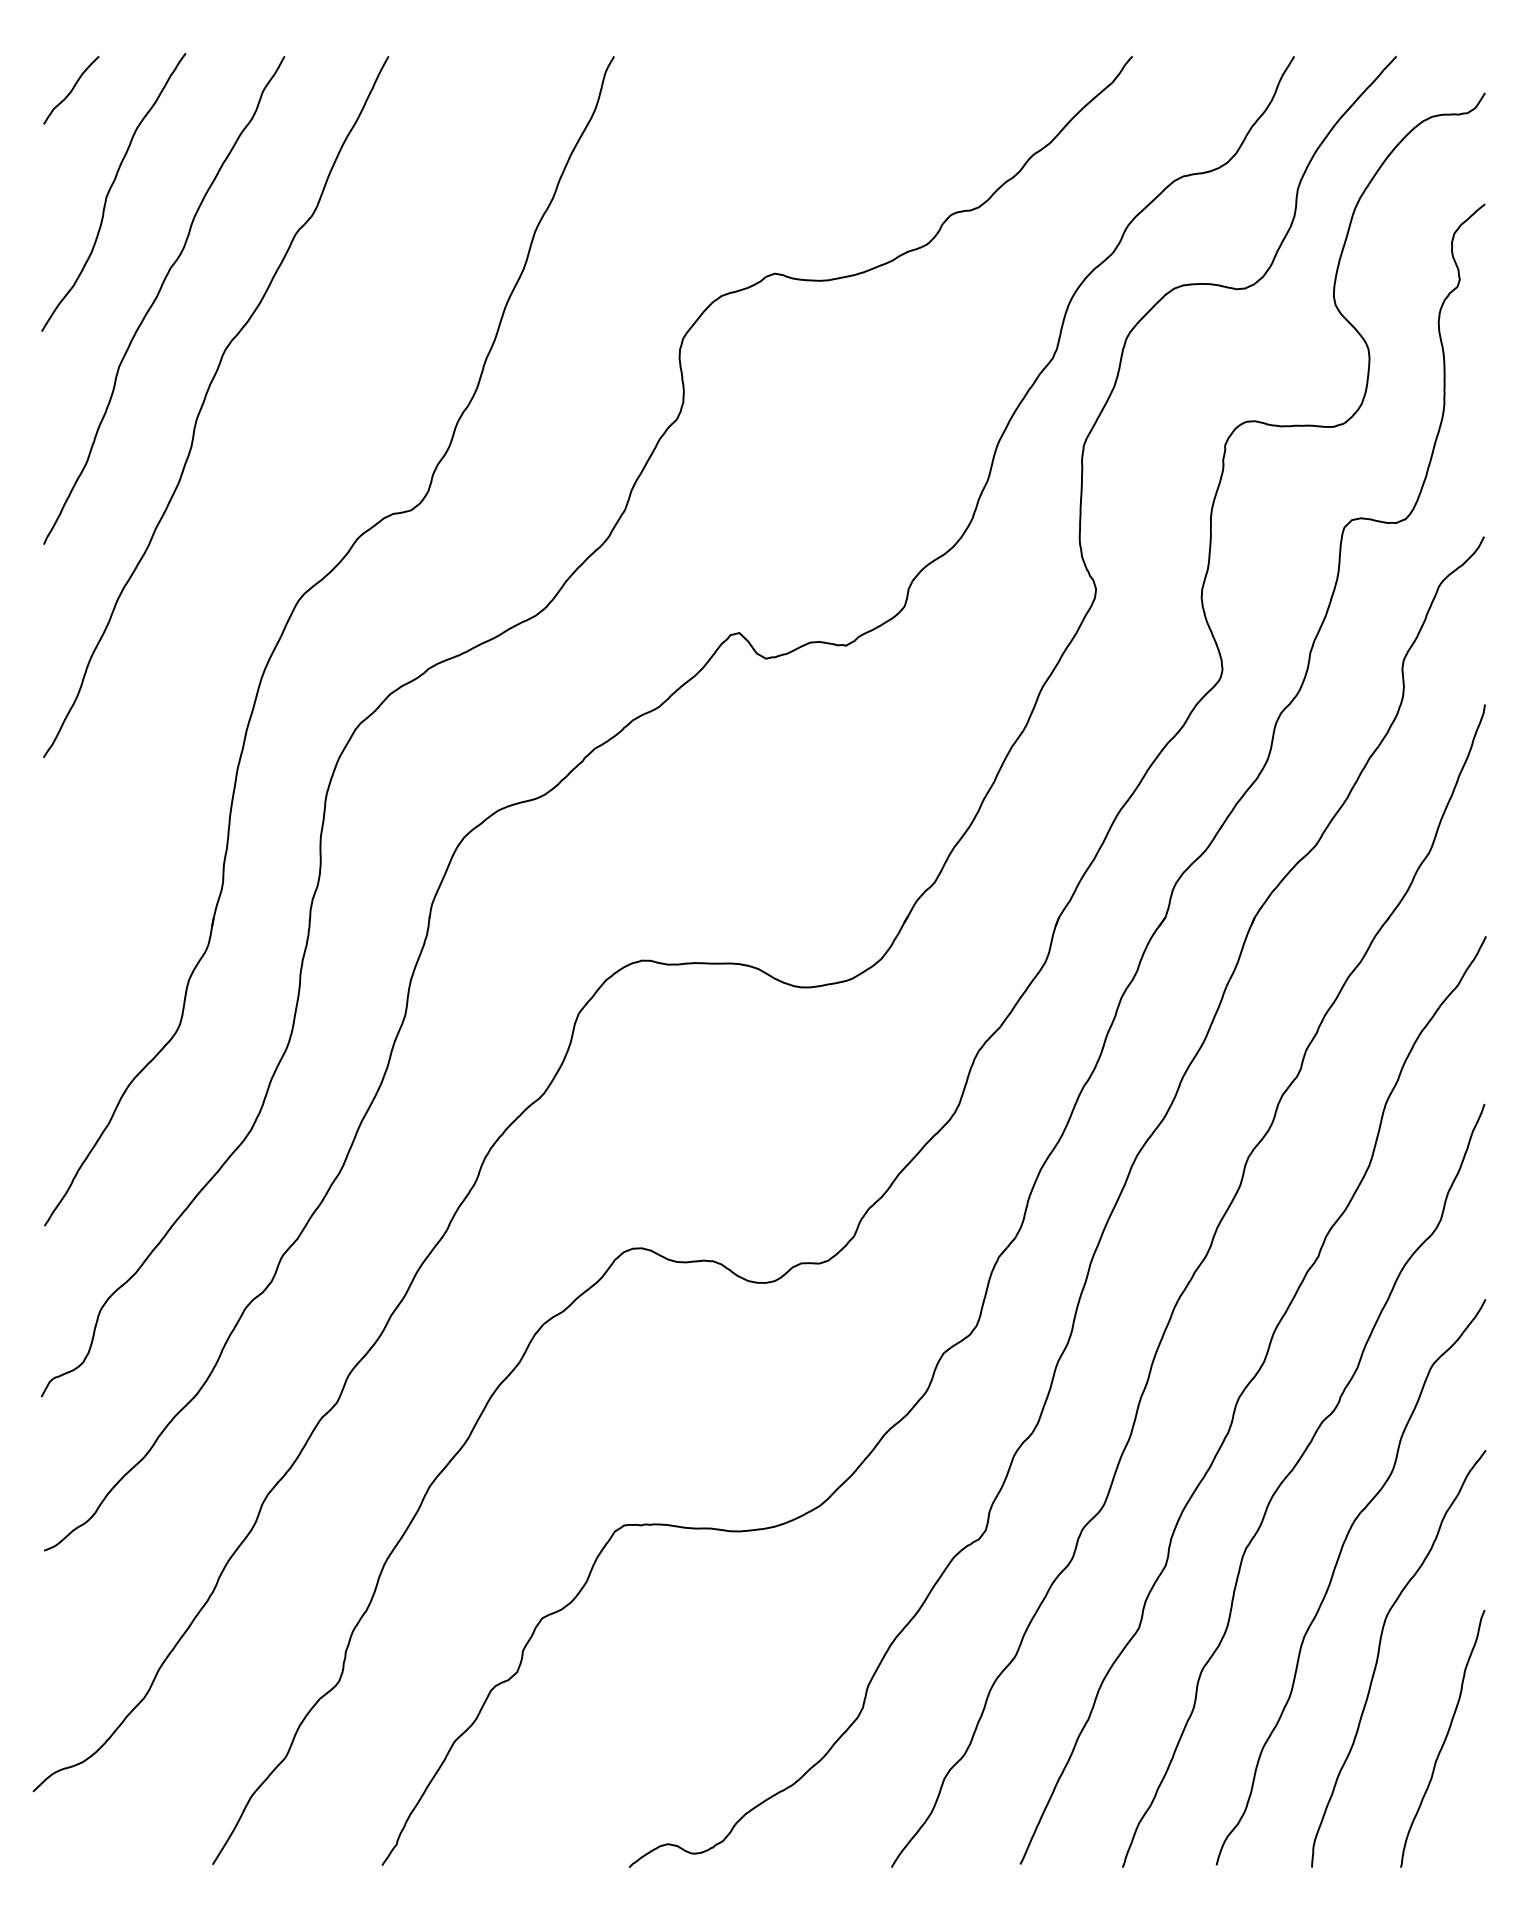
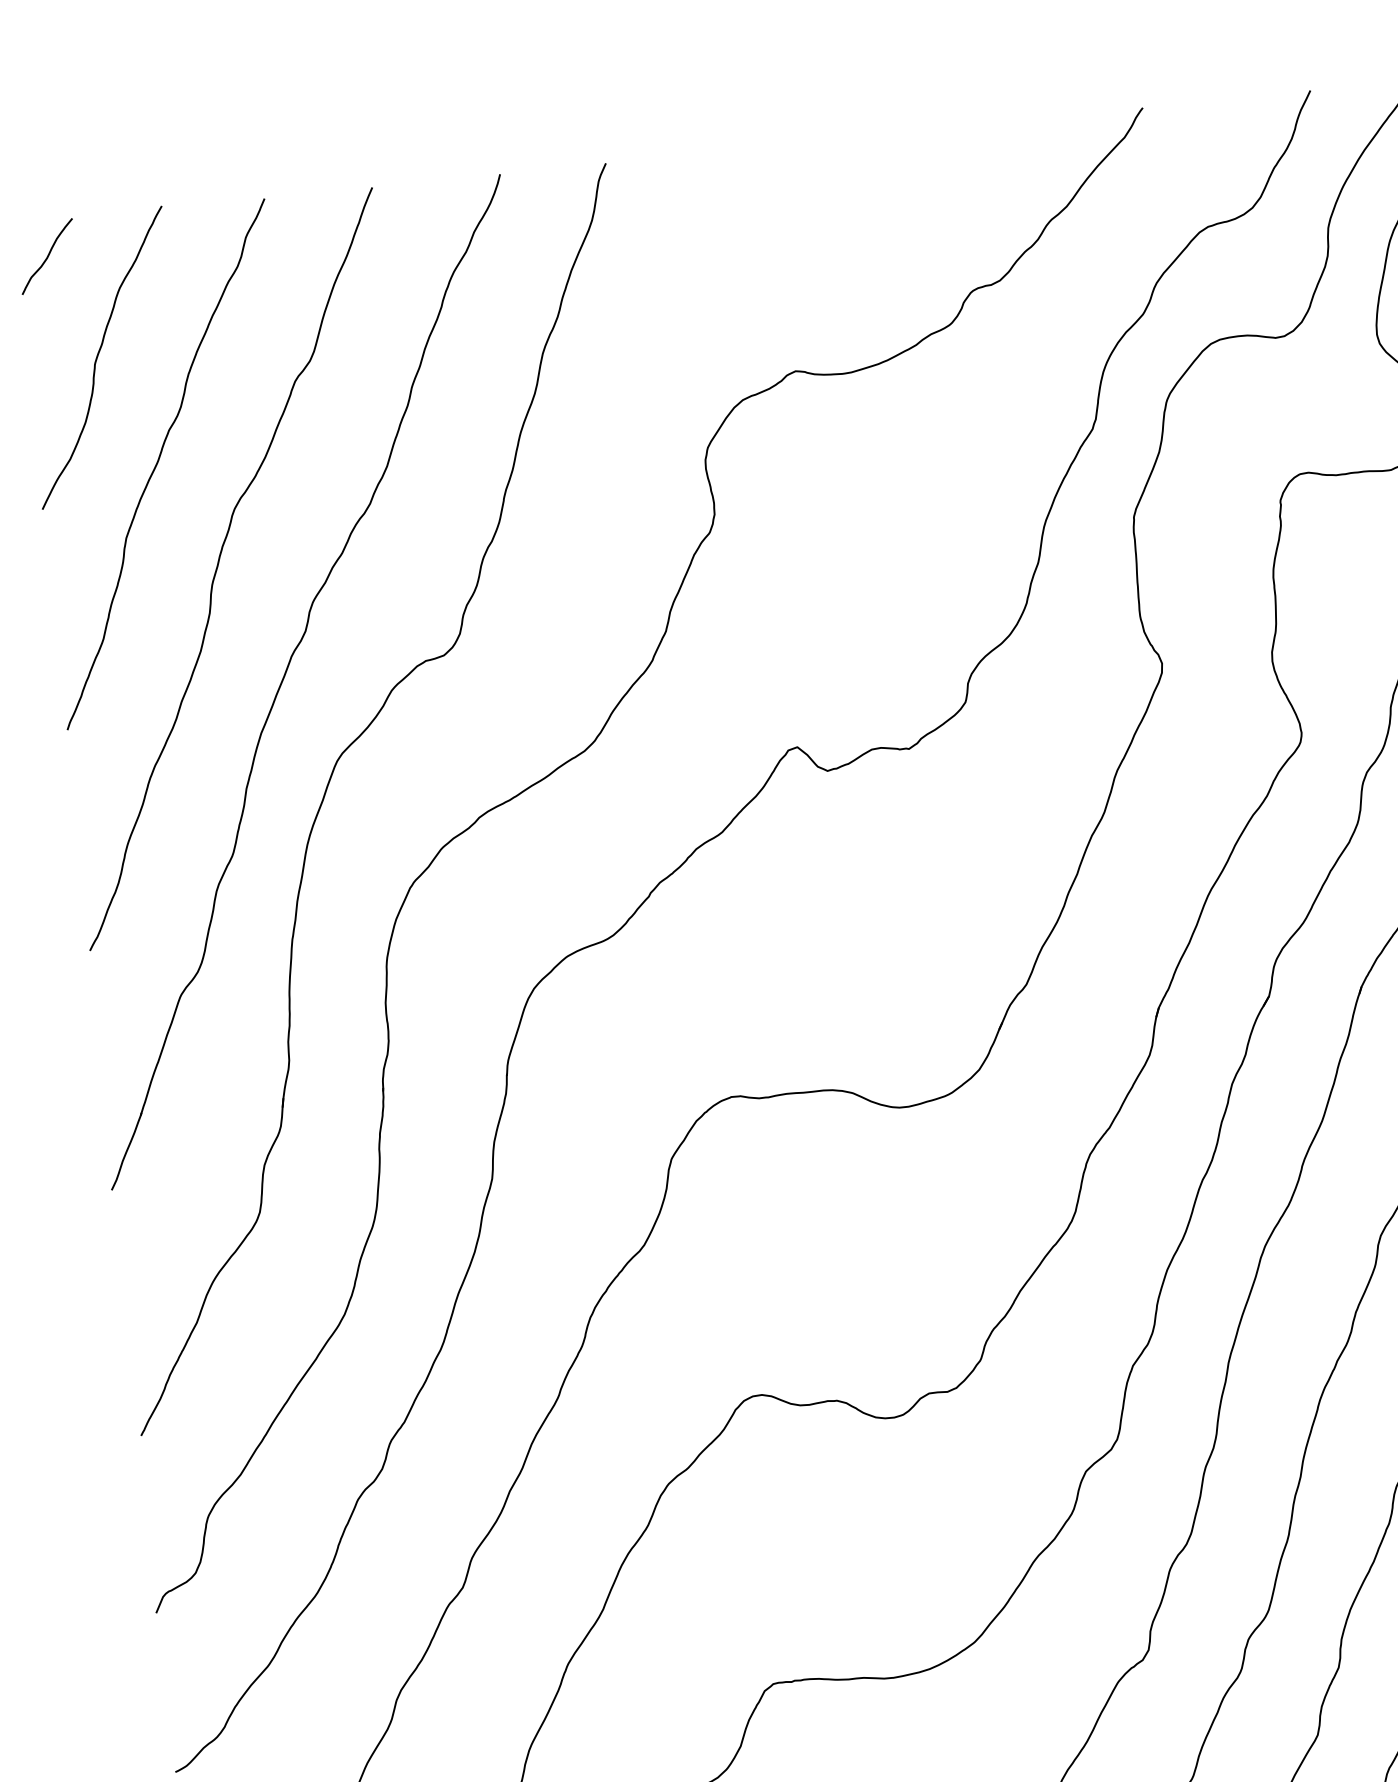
part: (258, 512) -> (286, 673), added

